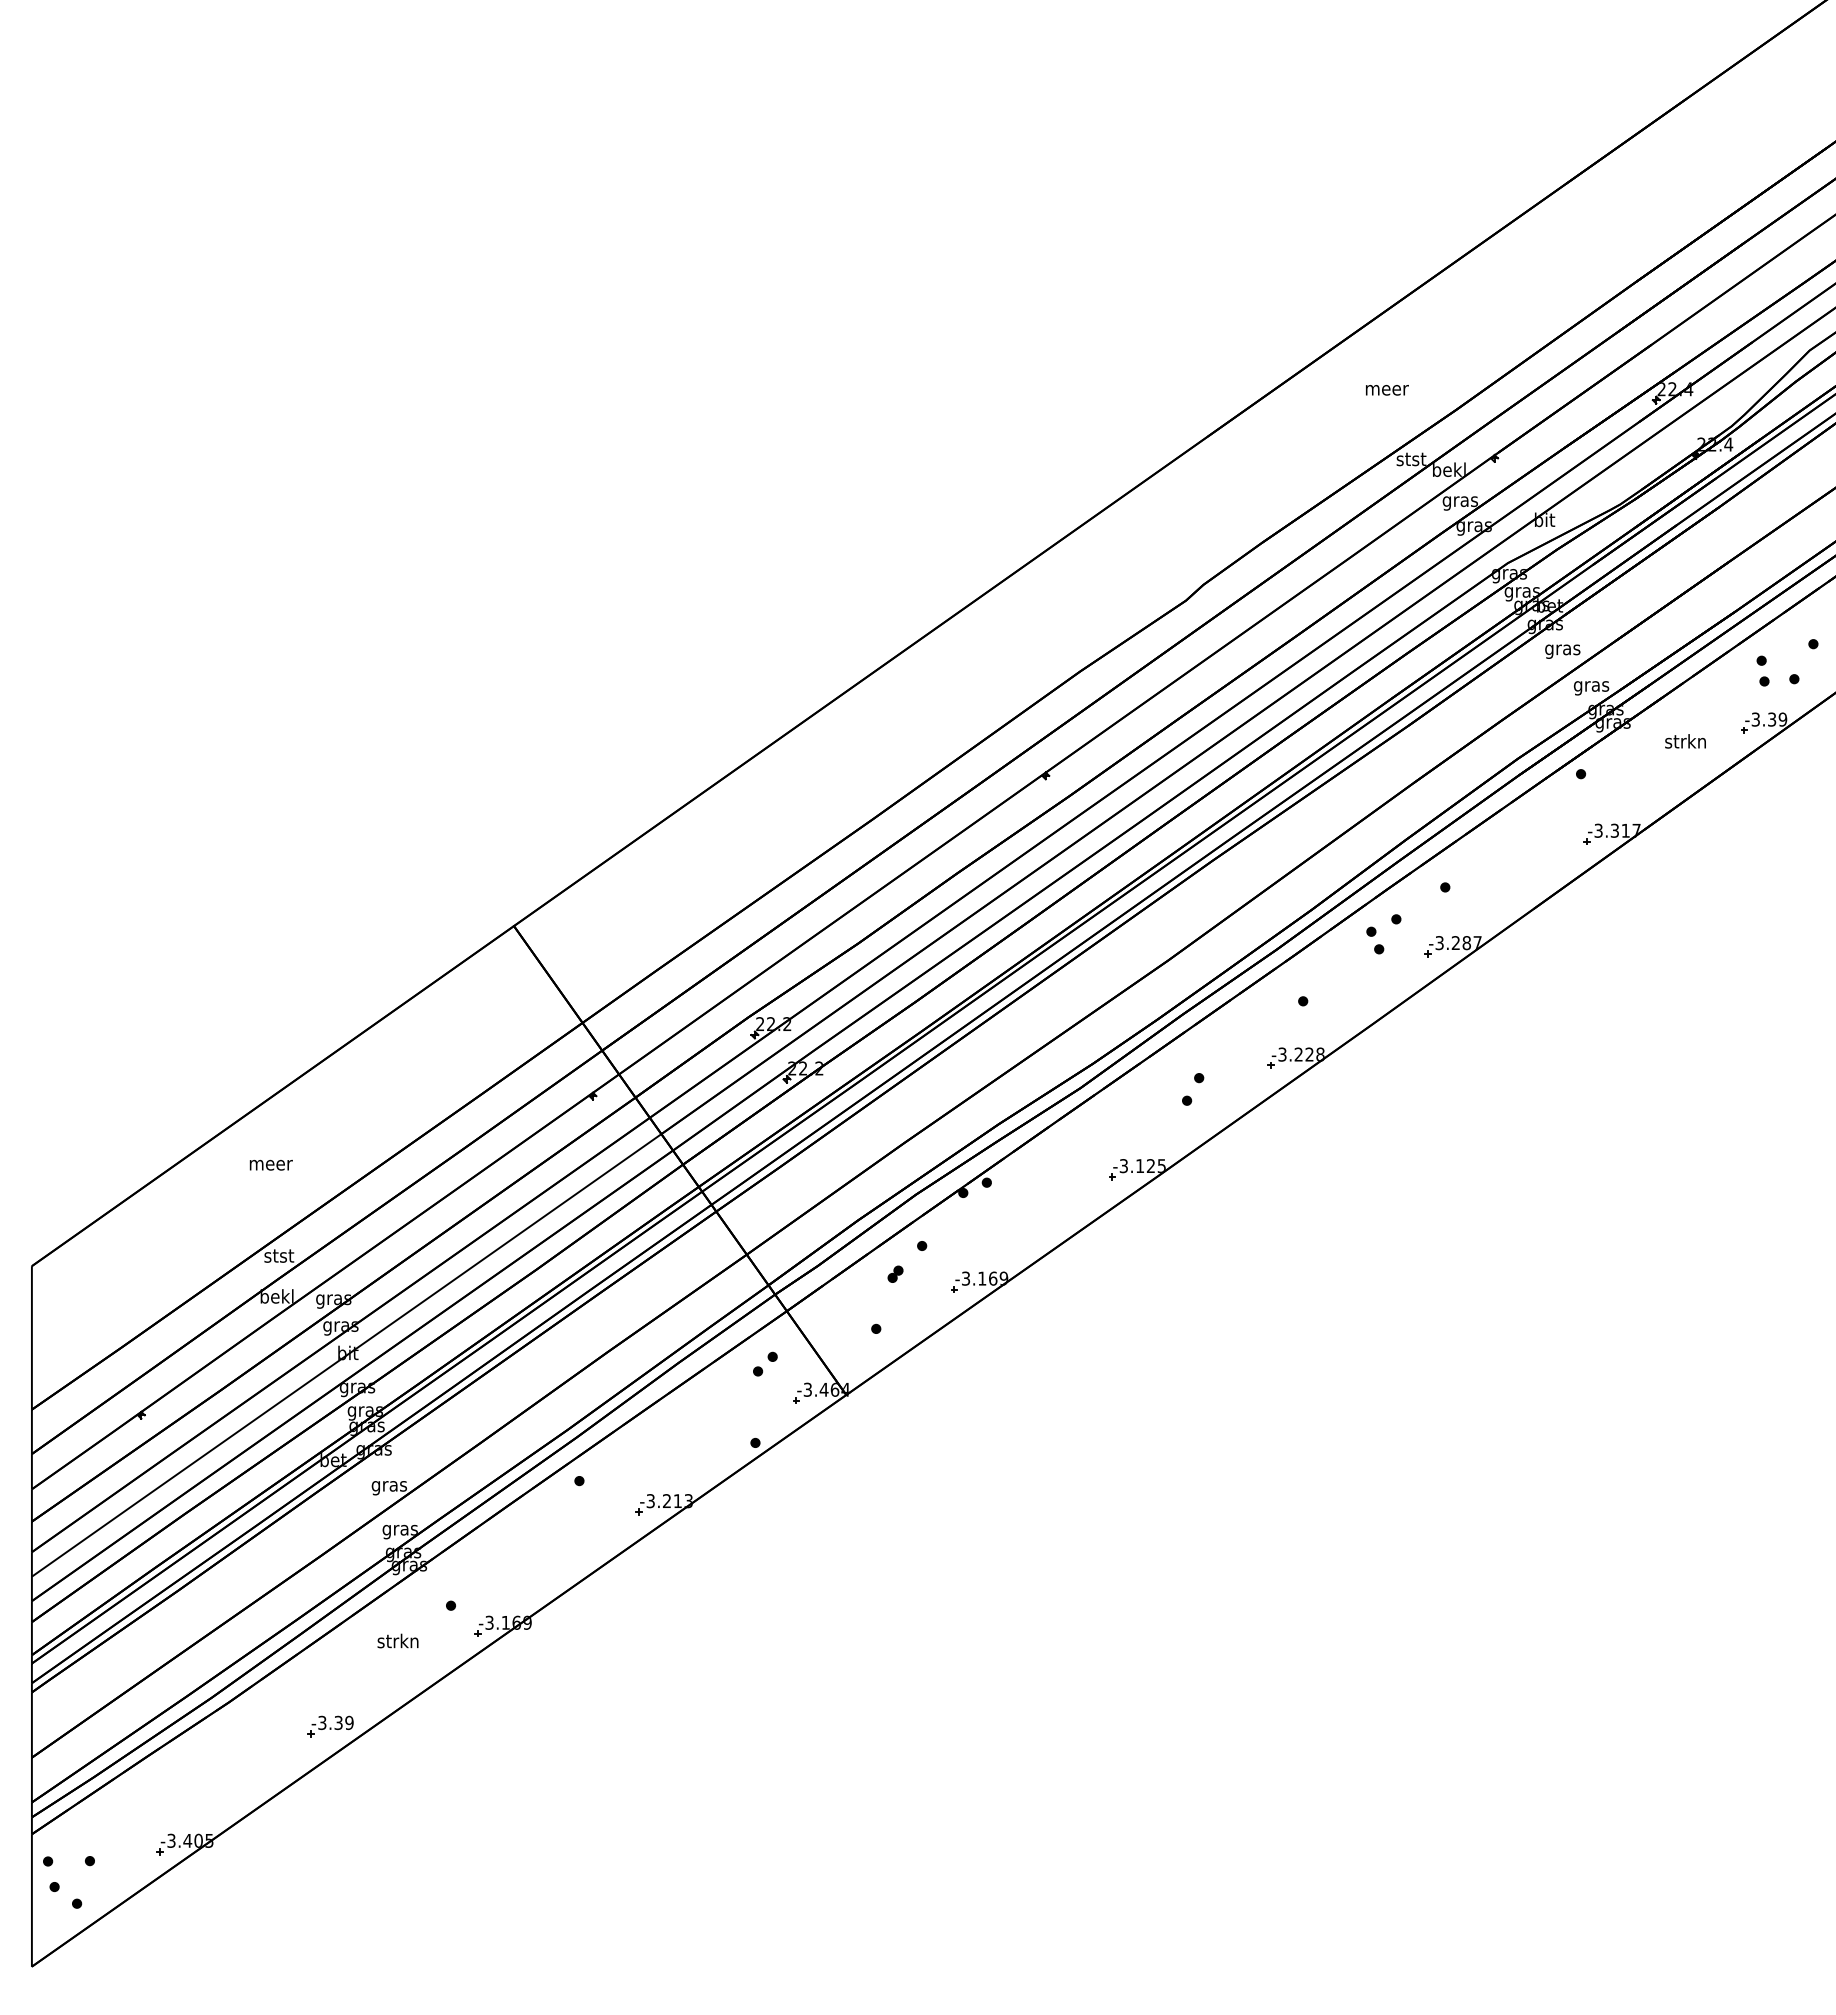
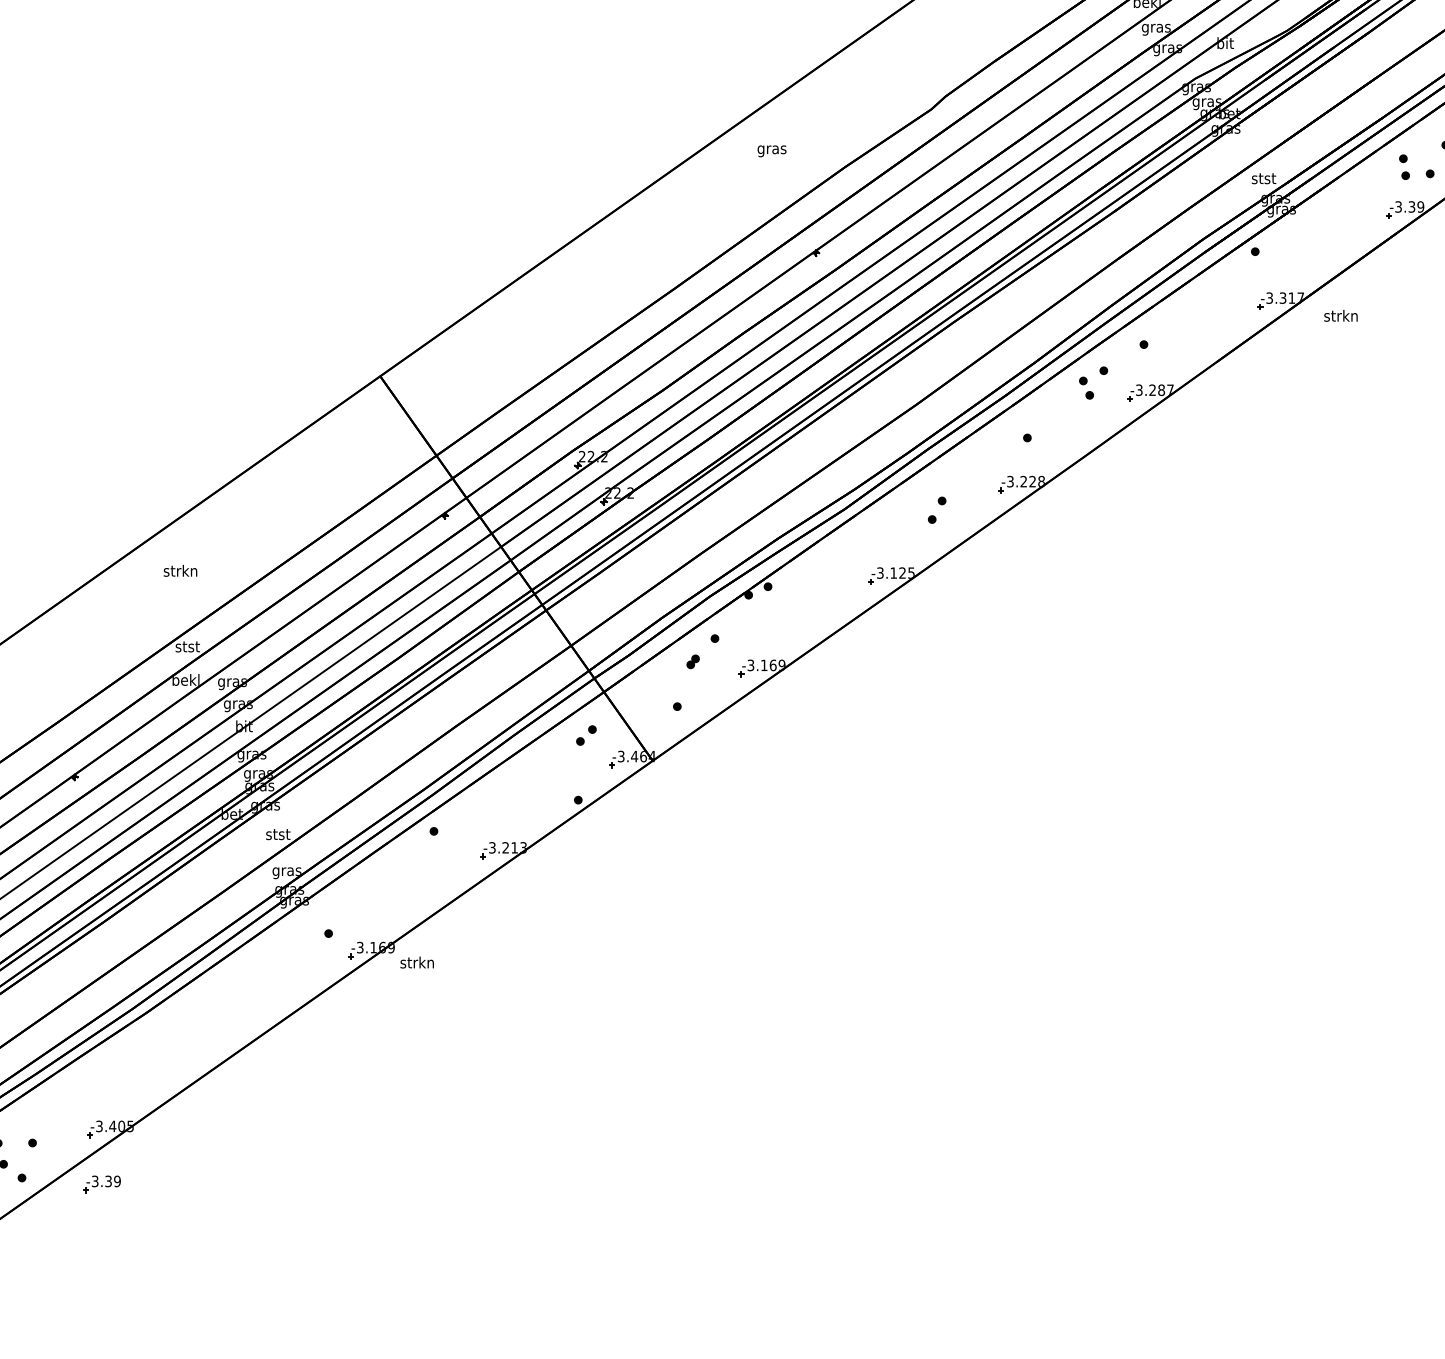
text: (1562, 651) -> (771, 151), moved
text: (1591, 686) -> (1263, 179), gras -> stst
text: (1685, 741) -> (1340, 315), moved
text: (270, 1163) -> (180, 570), meer -> strkn
text: (389, 1486) -> (278, 835), gras -> stst
text: (397, 1640) -> (416, 962), moved
part: (330, 1726) -> (101, 1184), moved

